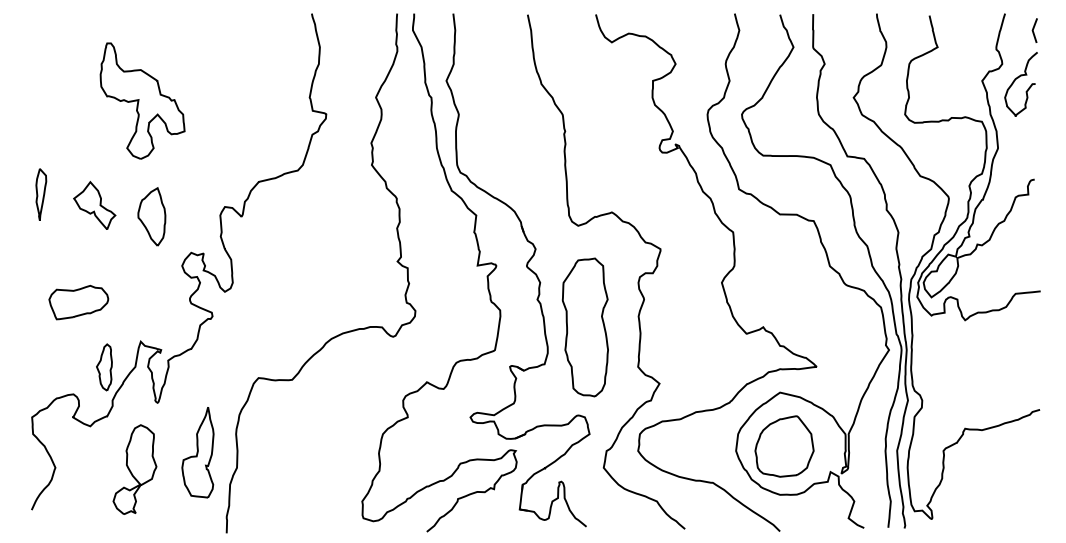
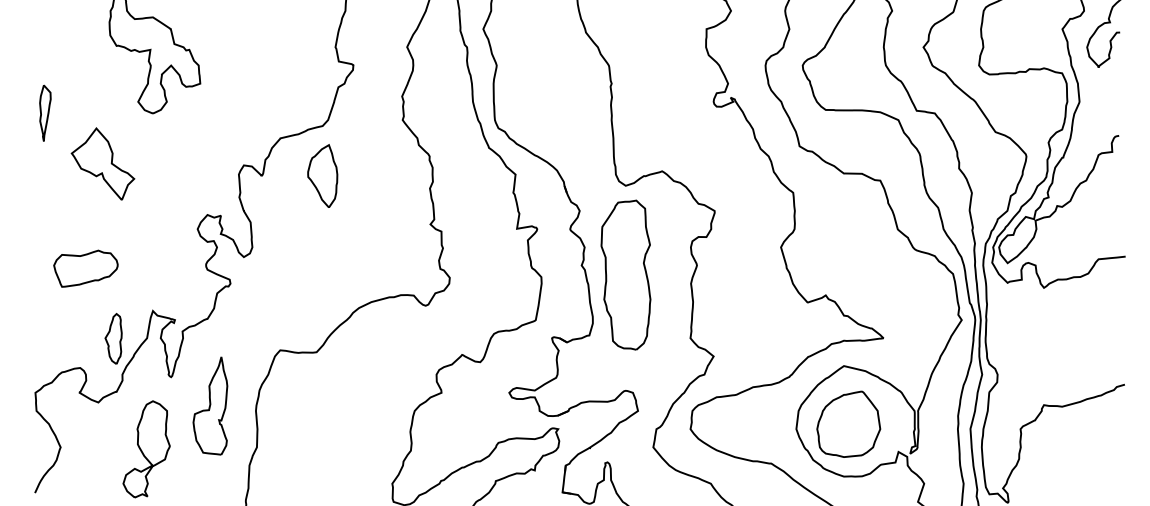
part: (41, 194) -> (45, 113), moved
part: (94, 205) -> (102, 163), size x1.4
part: (151, 216) -> (322, 175), moved
part: (584, 327) -> (624, 275), moved
part: (197, 452) -> (209, 405), moved

